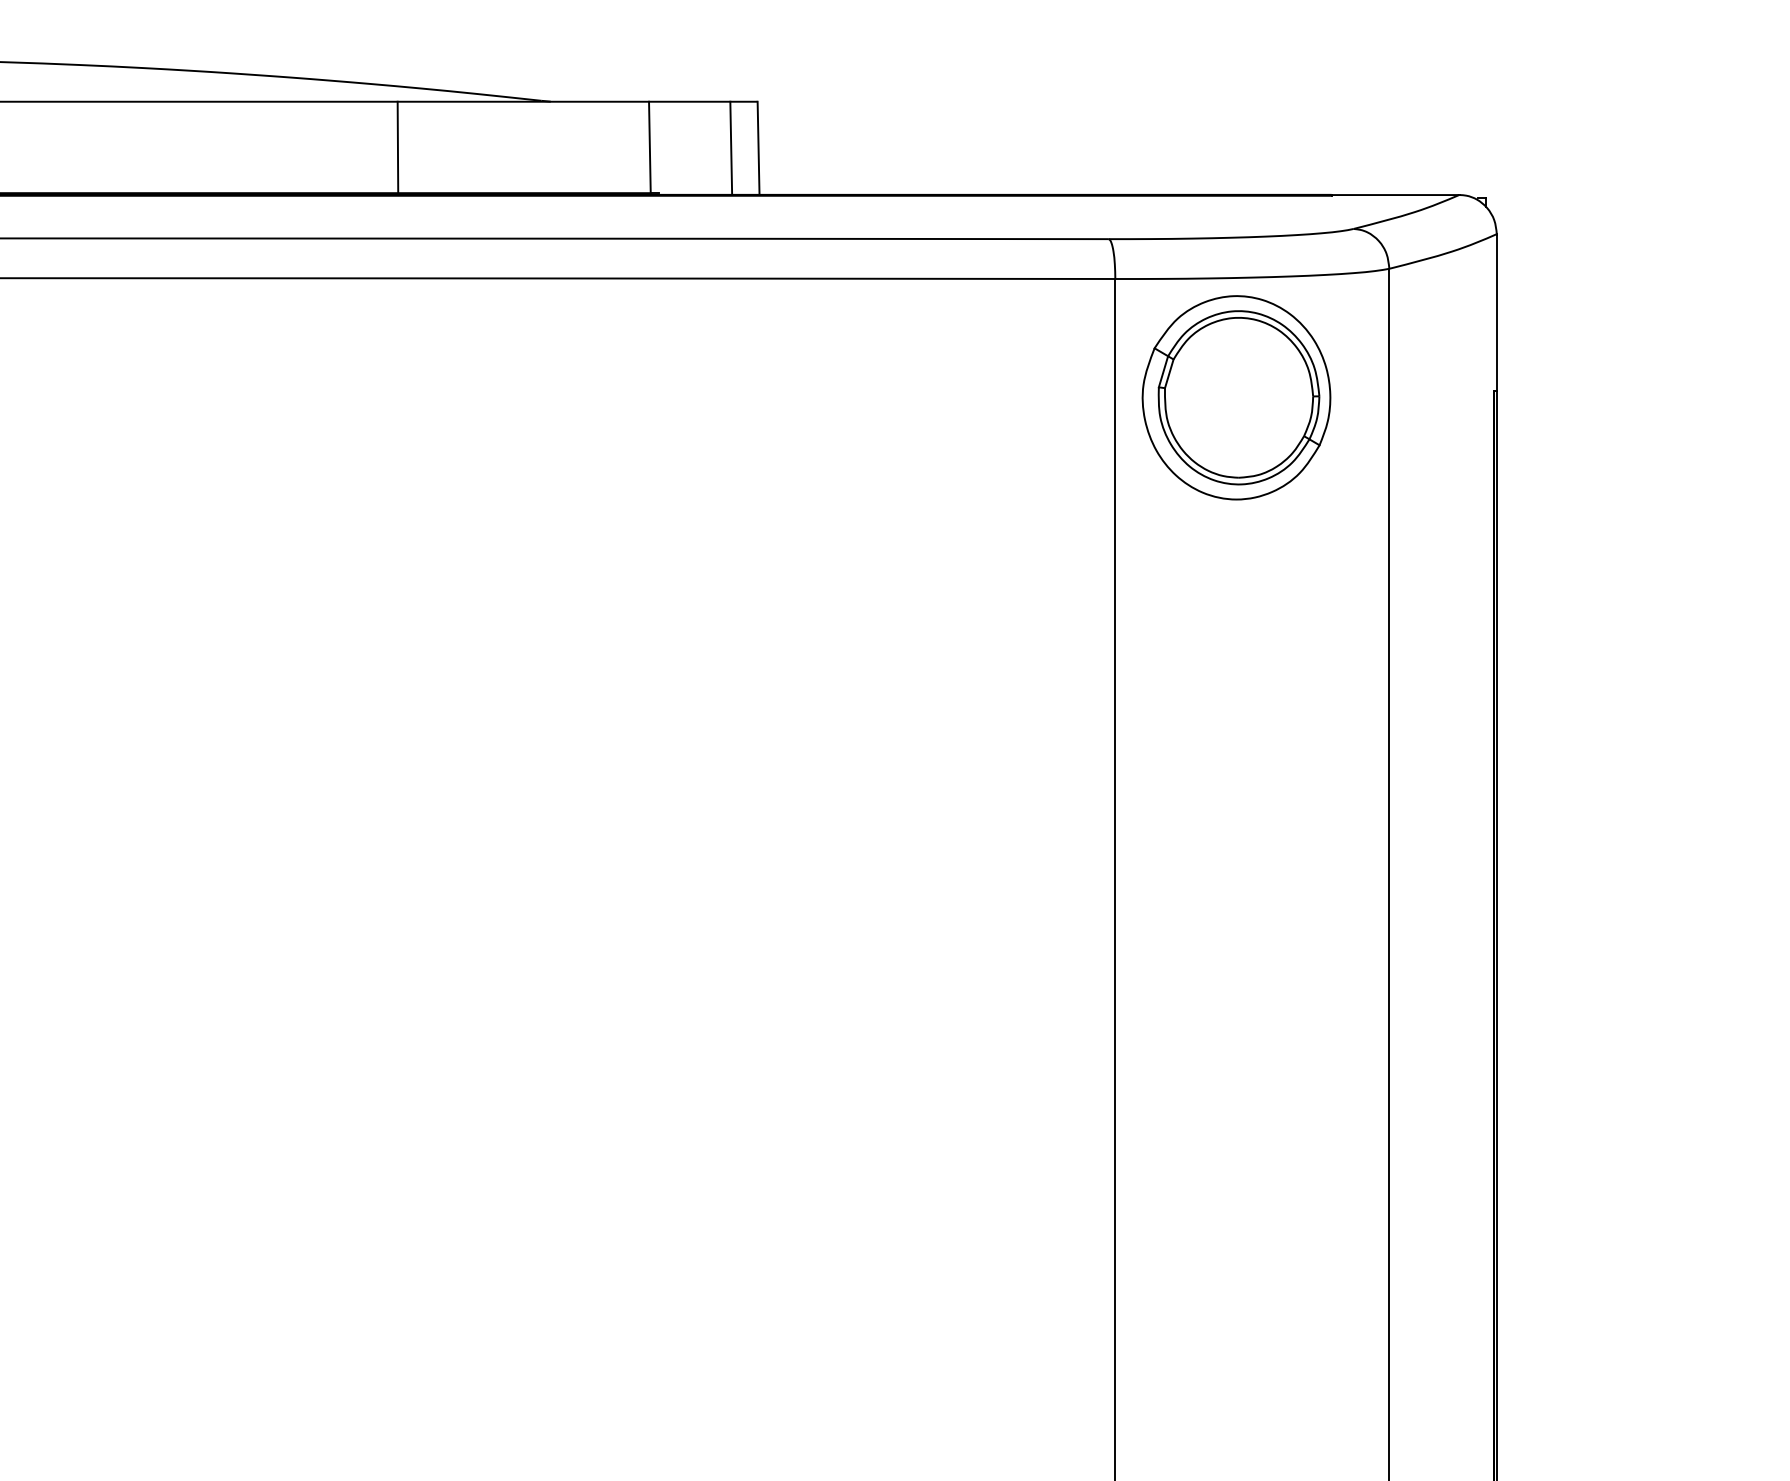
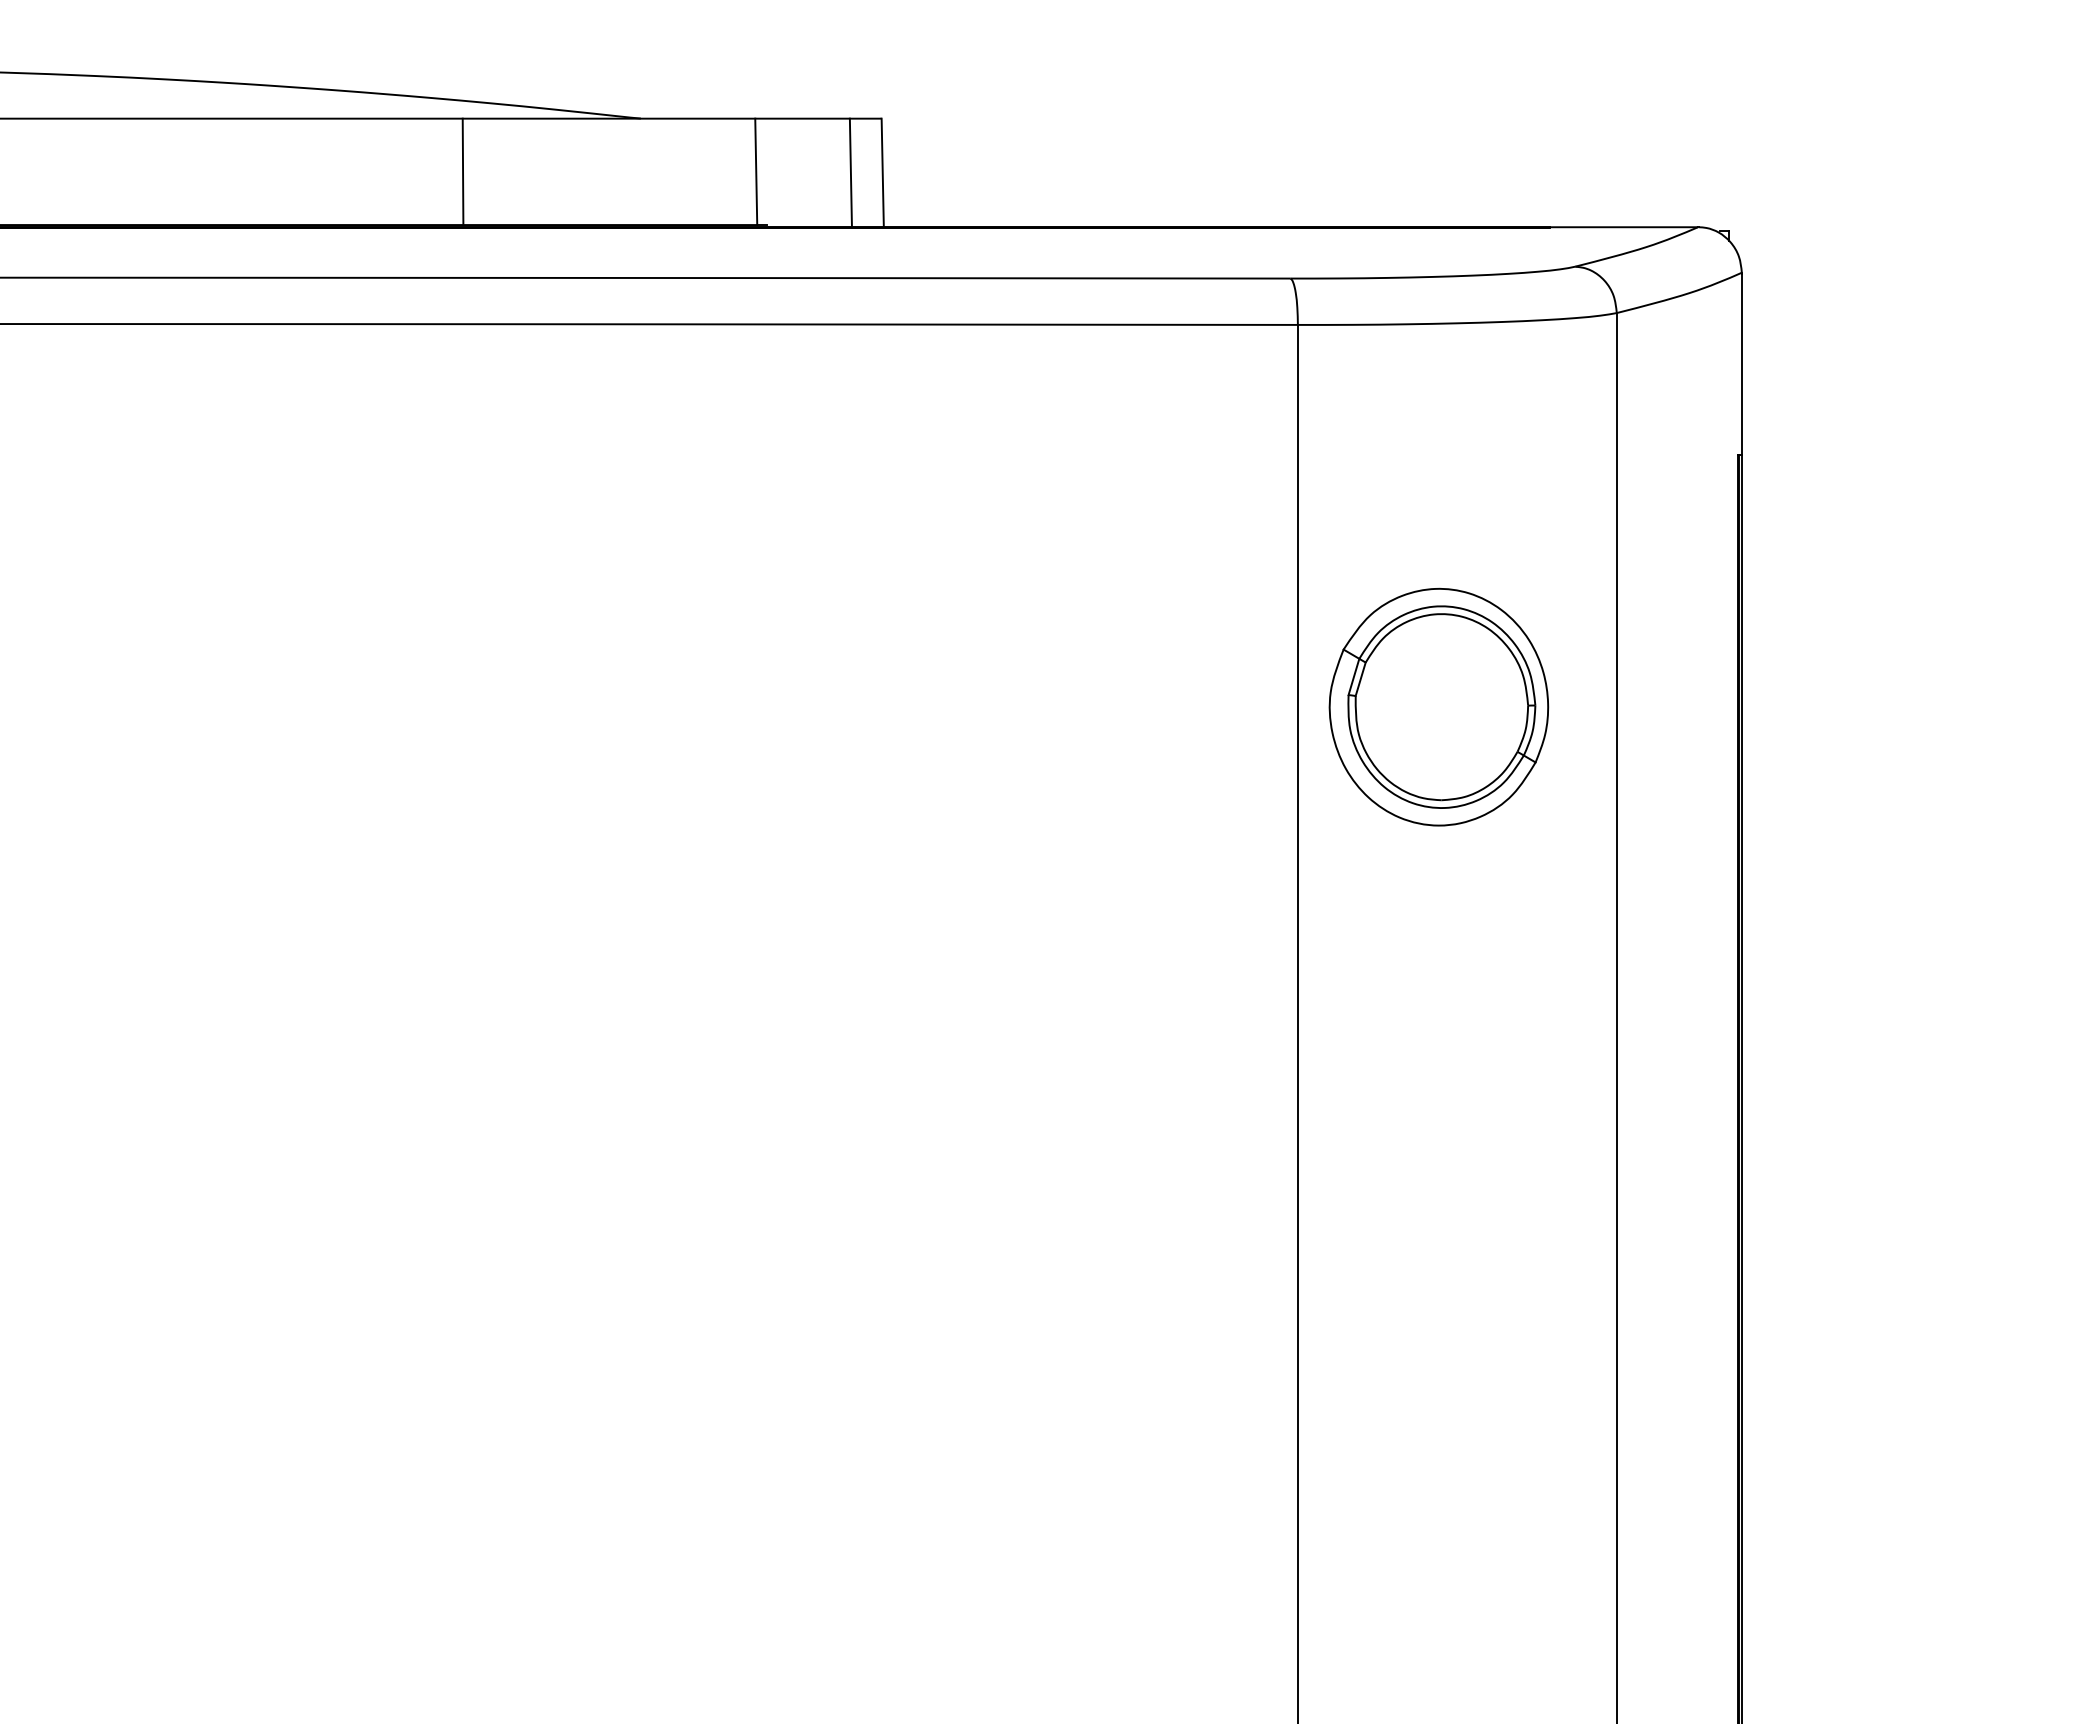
part: (1236, 397) -> (1438, 706), moved

